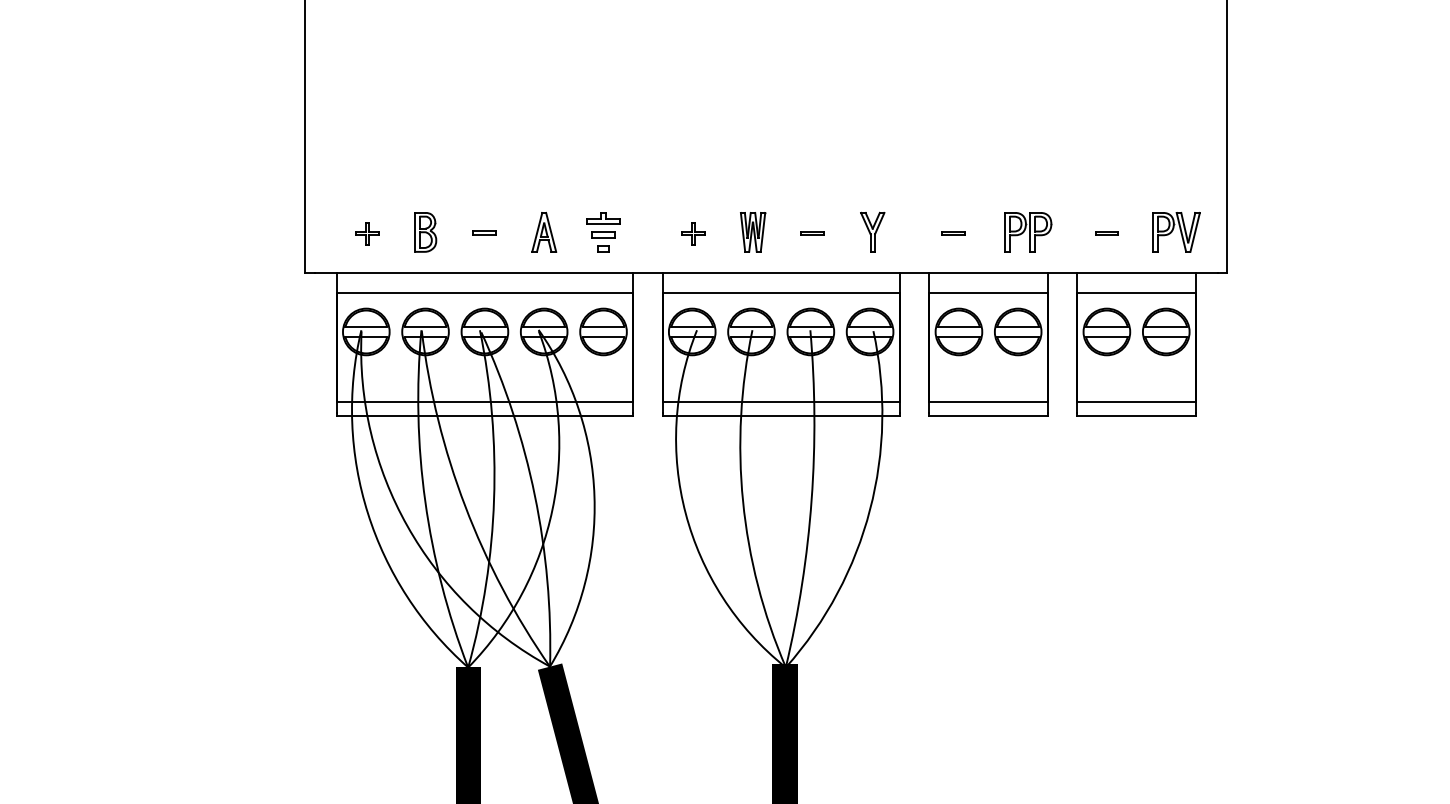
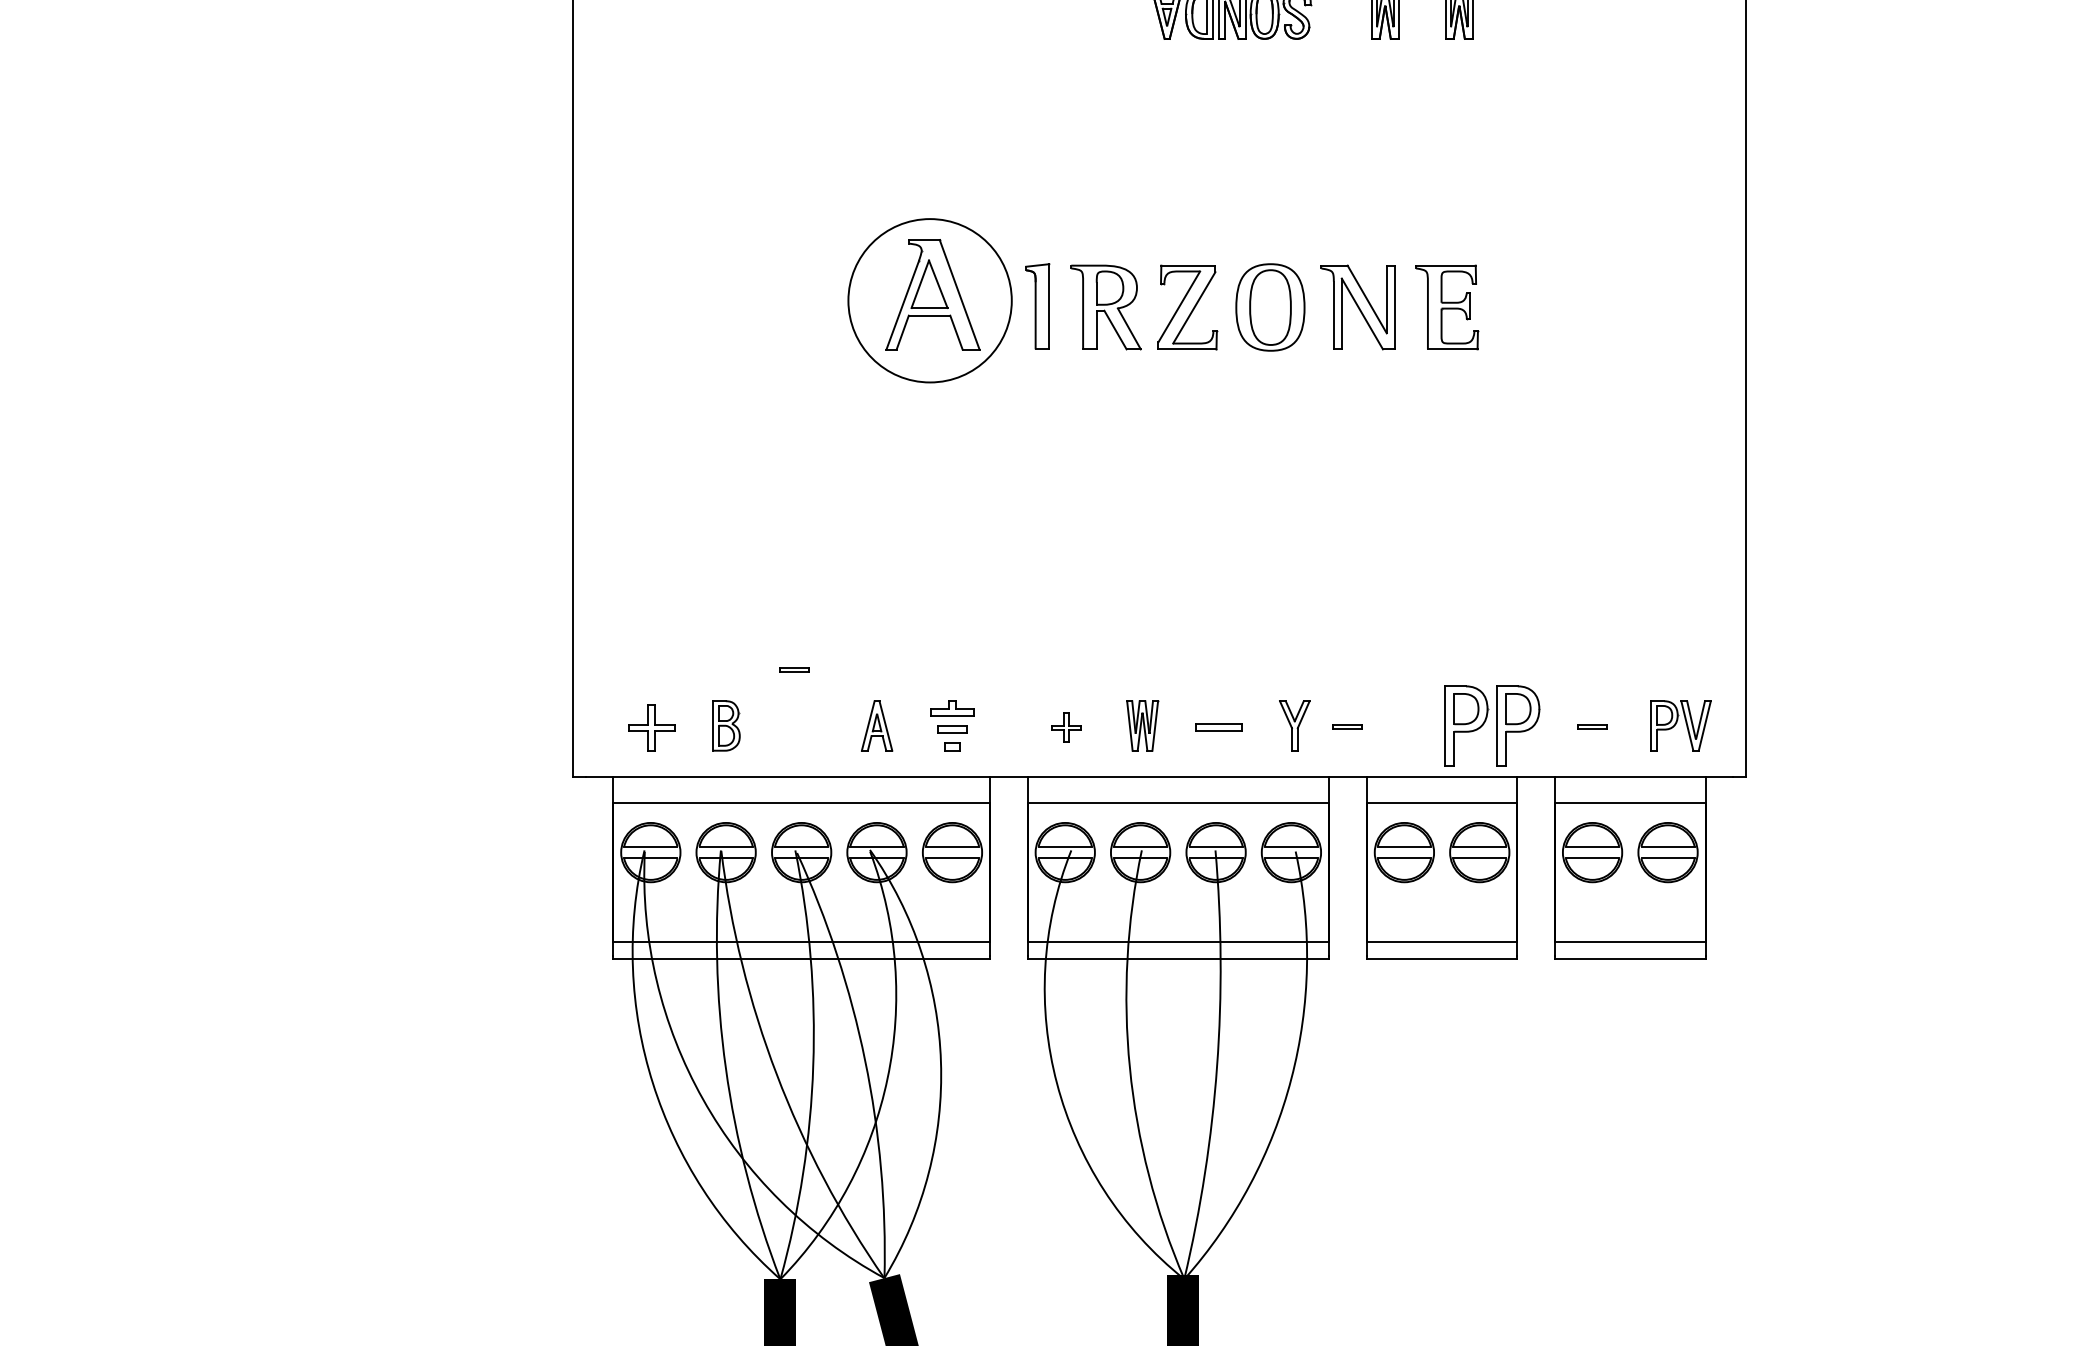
part: (484, 232) -> (794, 669), moved
part: (953, 232) -> (1347, 726), moved
part: (1028, 232) -> (1492, 725), size x1.6
part: (367, 233) -> (652, 727), size x1.6
part: (812, 233) -> (1218, 727), size x1.6

